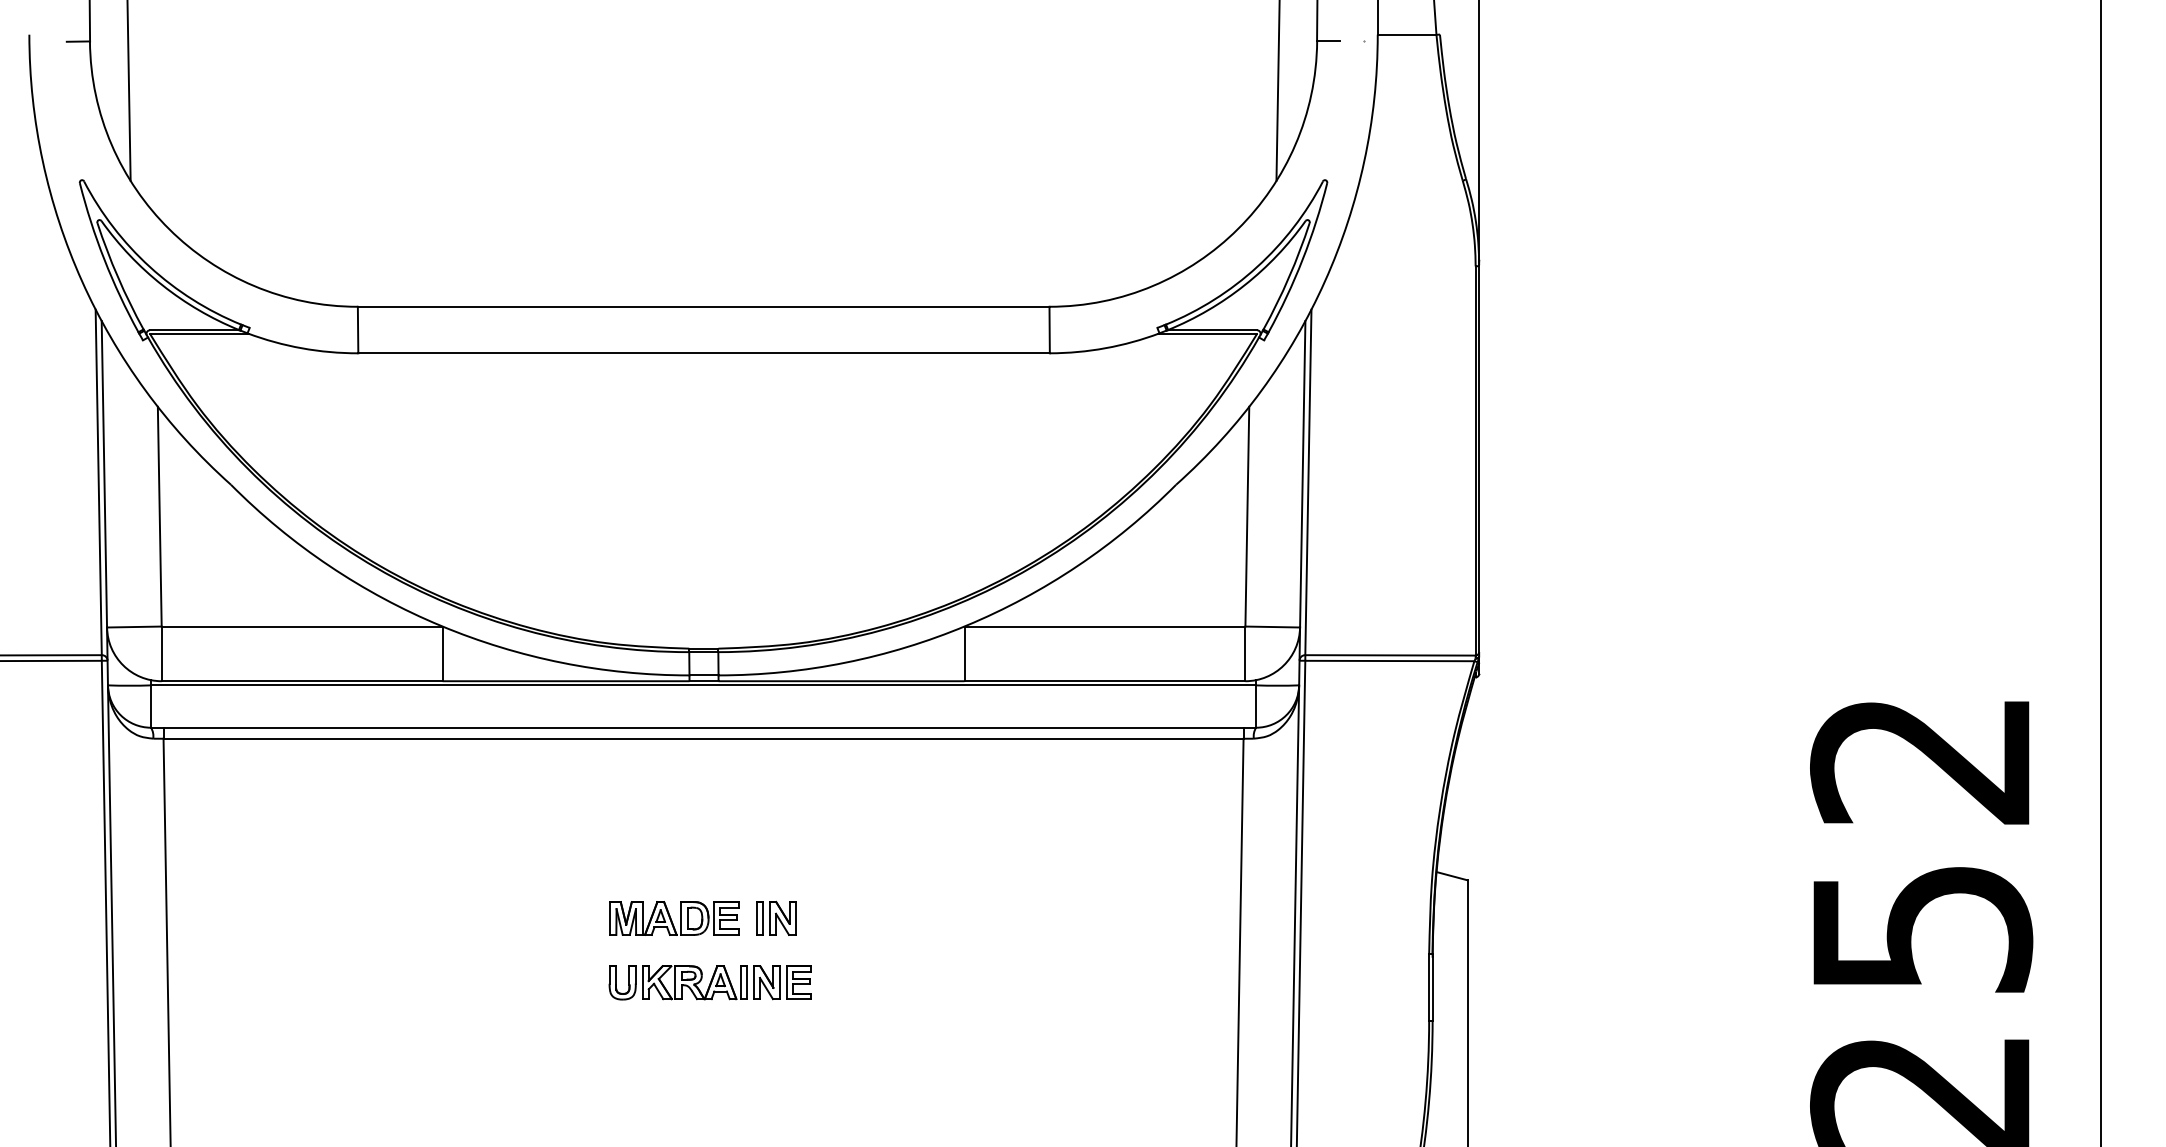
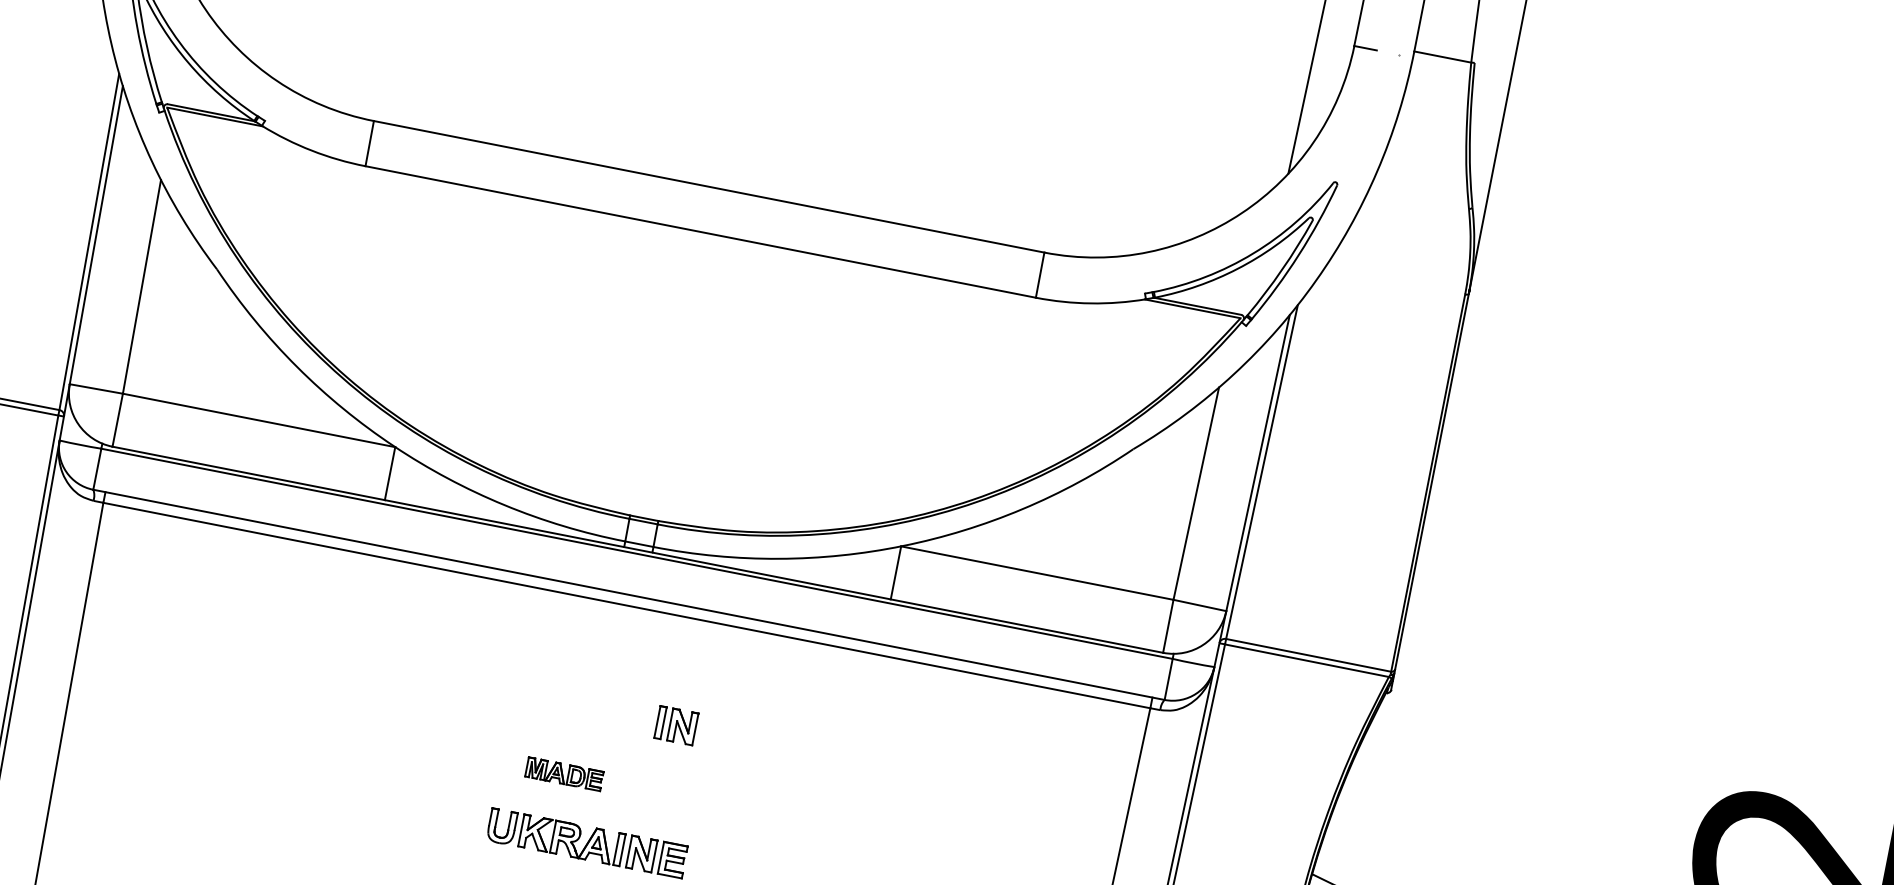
part: (776, 917) -> (676, 724), moved
part: (674, 918) -> (564, 774), size x0.6

